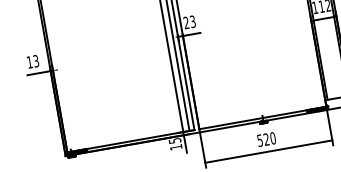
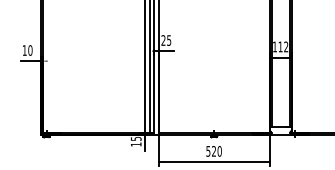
text: (193, 20) -> (169, 39), 23 -> 25
text: (36, 61) -> (30, 50), 13 -> 10

